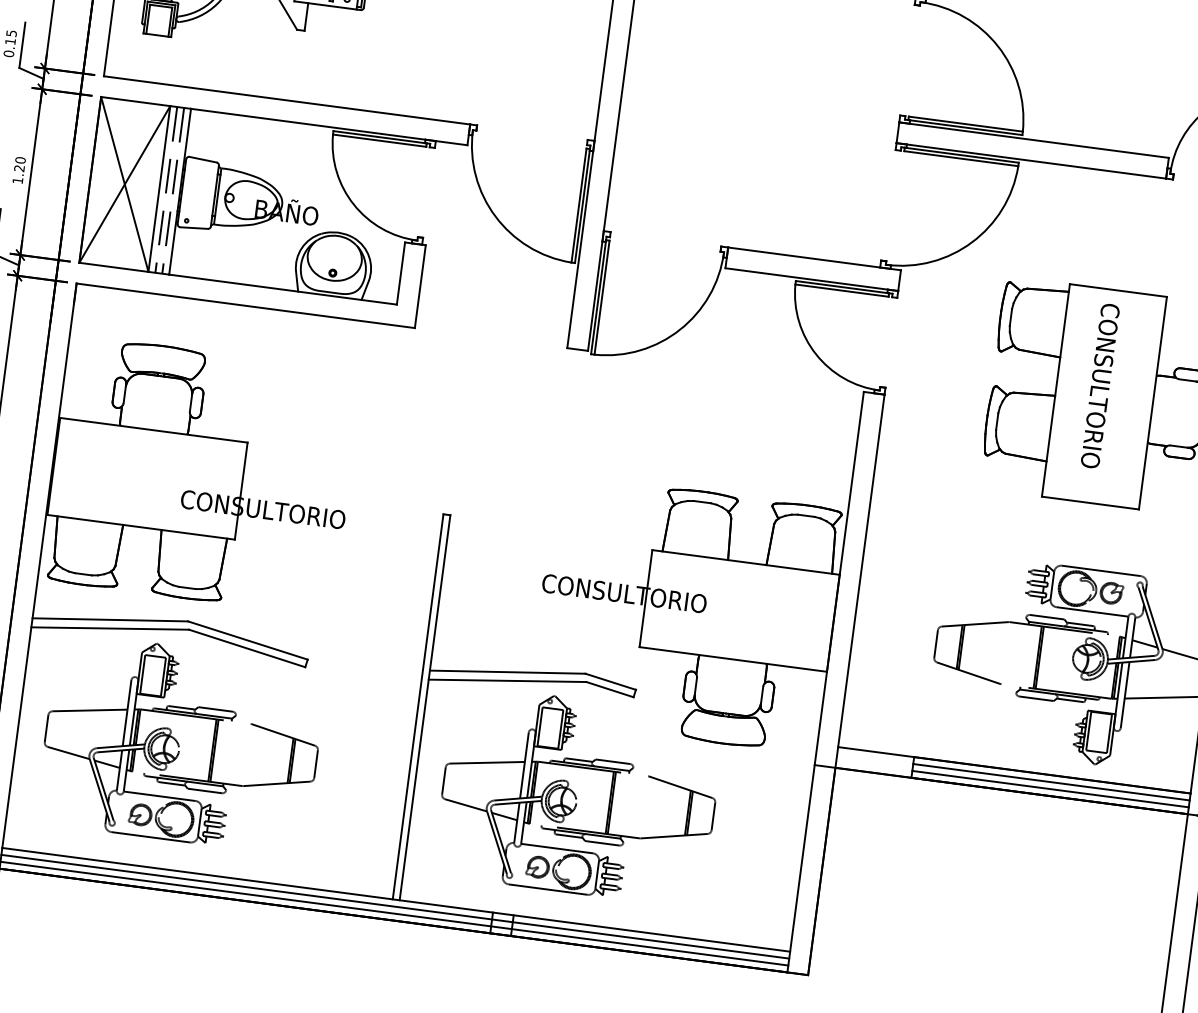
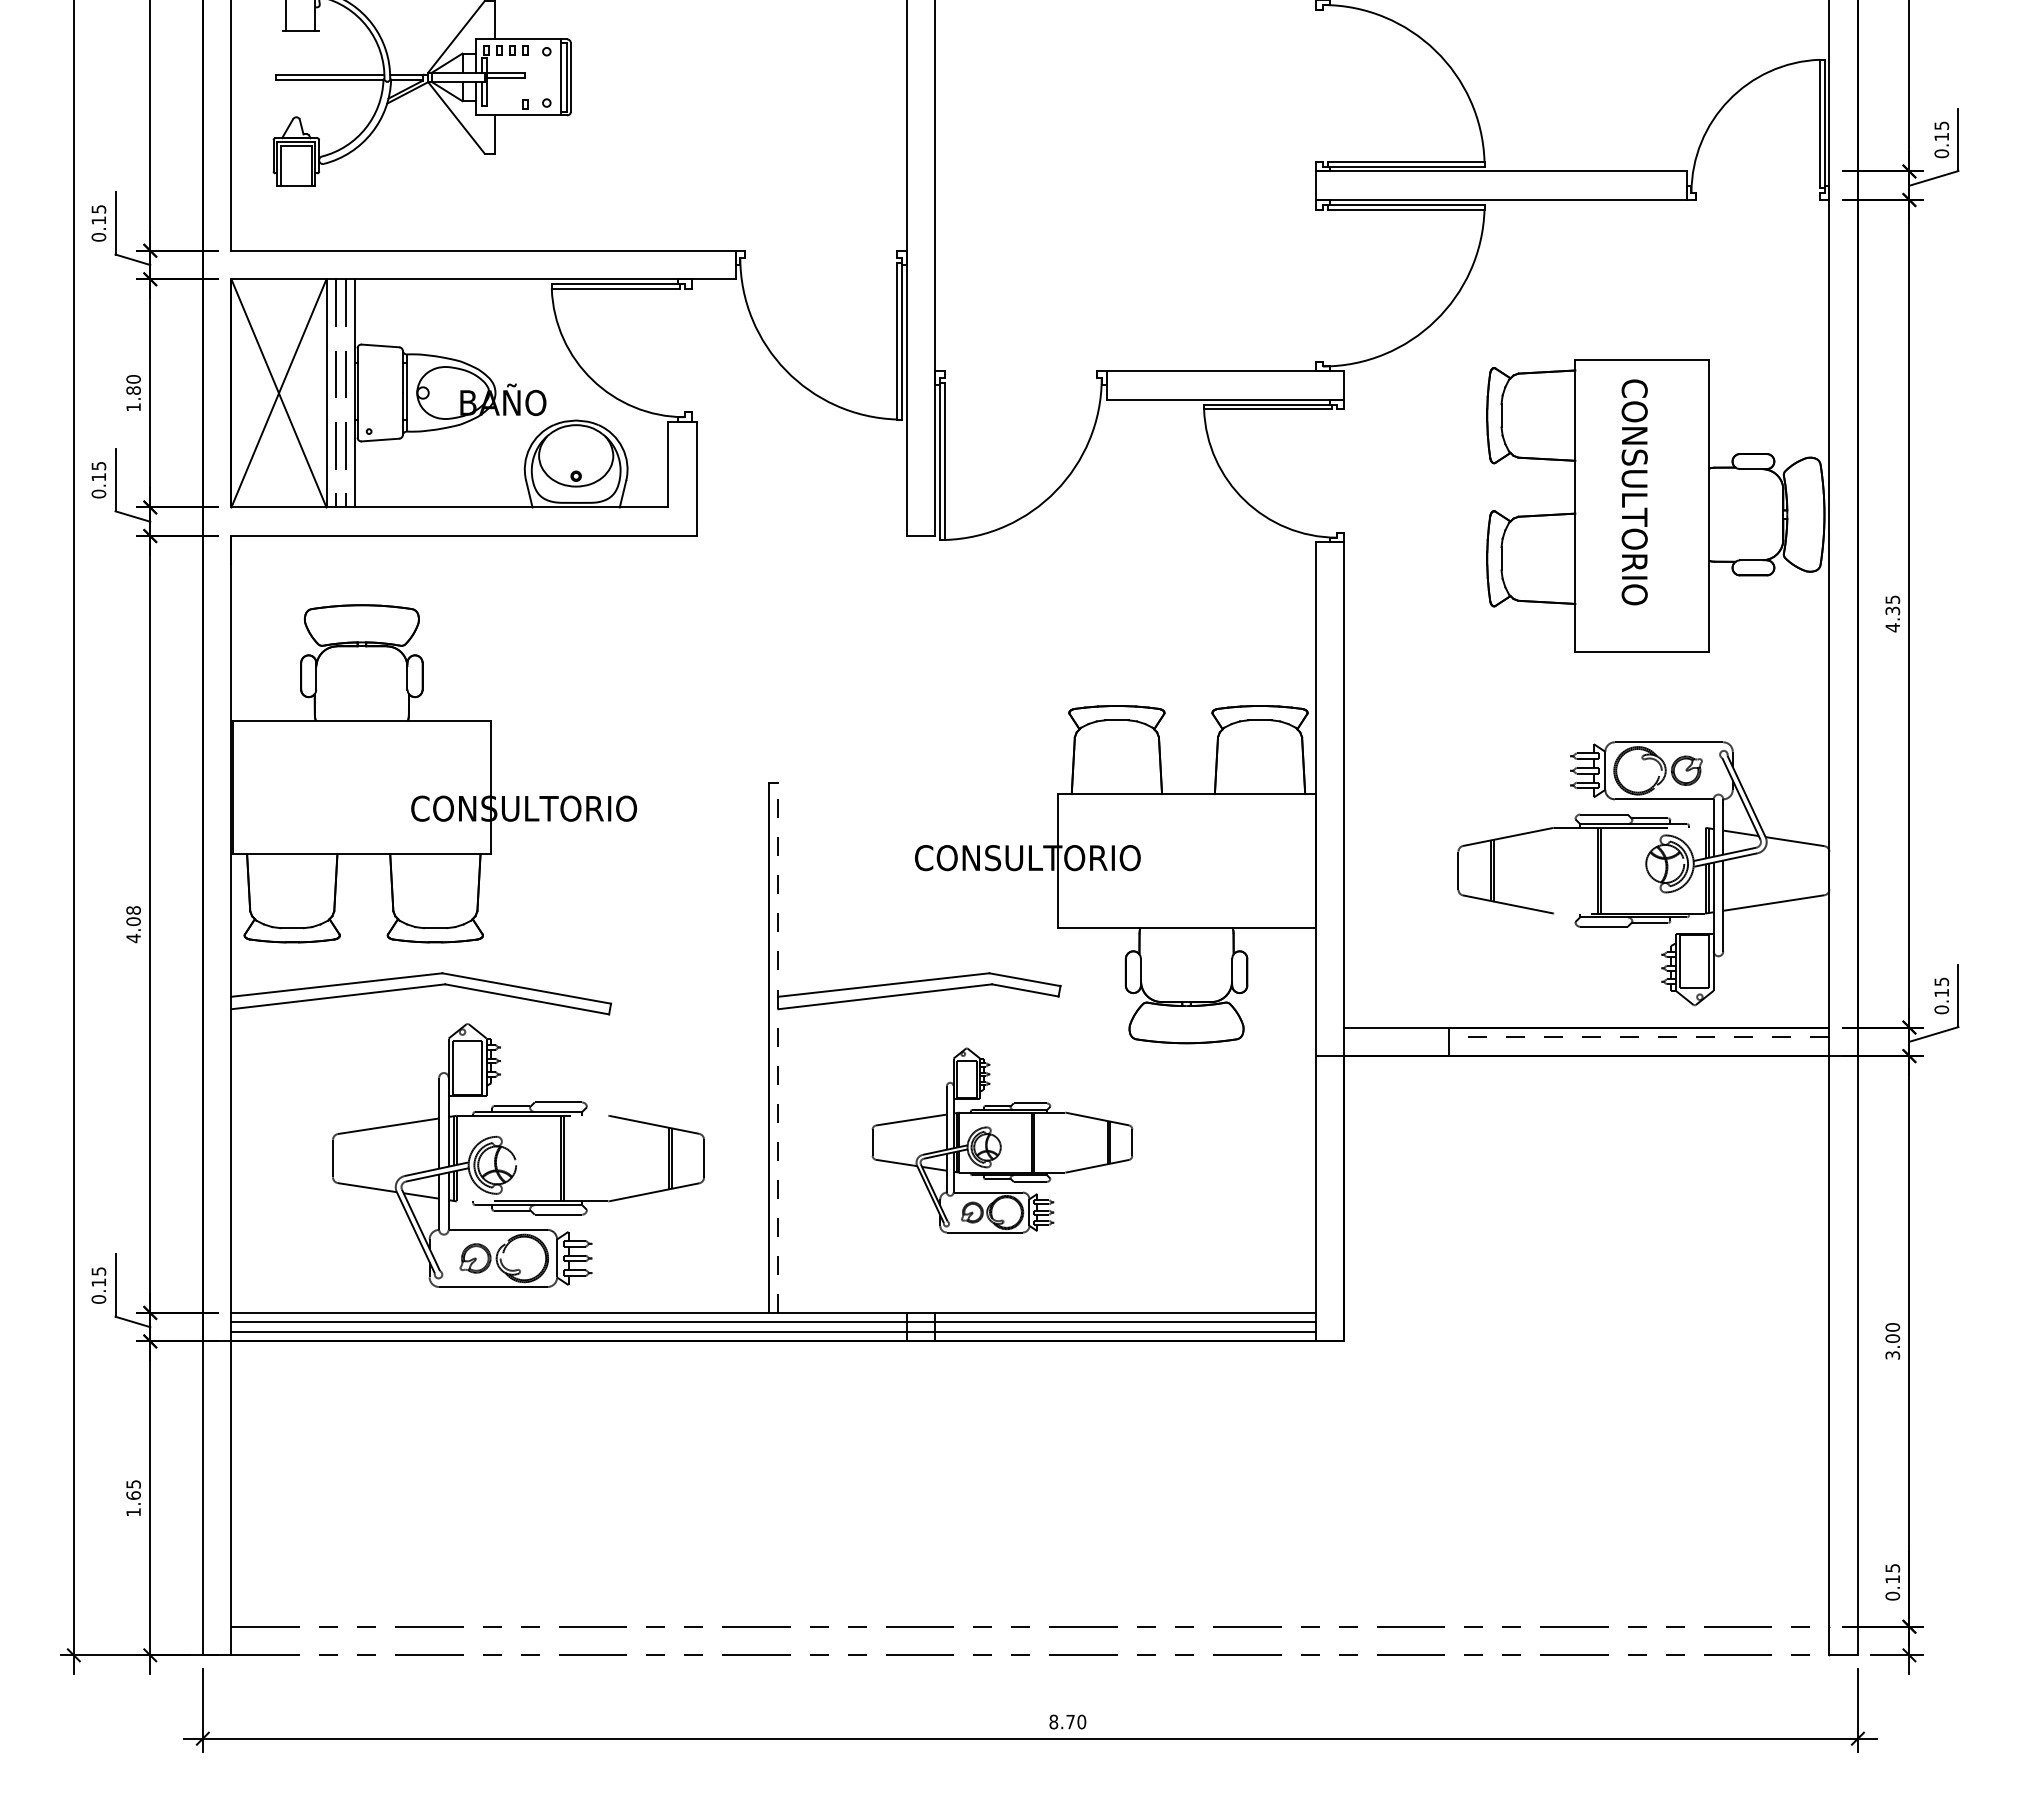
text: (19, 168) -> (133, 390), 1.20 -> 1.80
line: (425, 707) -> (778, 1047), solid -> dashed
part: (181, 744) -> (518, 1155), moved
line: (1050, 782) -> (1638, 1037), solid -> dashed
line: (1050, 789) -> (1638, 1046), removed
part: (579, 796) -> (1002, 1140), size x0.7

